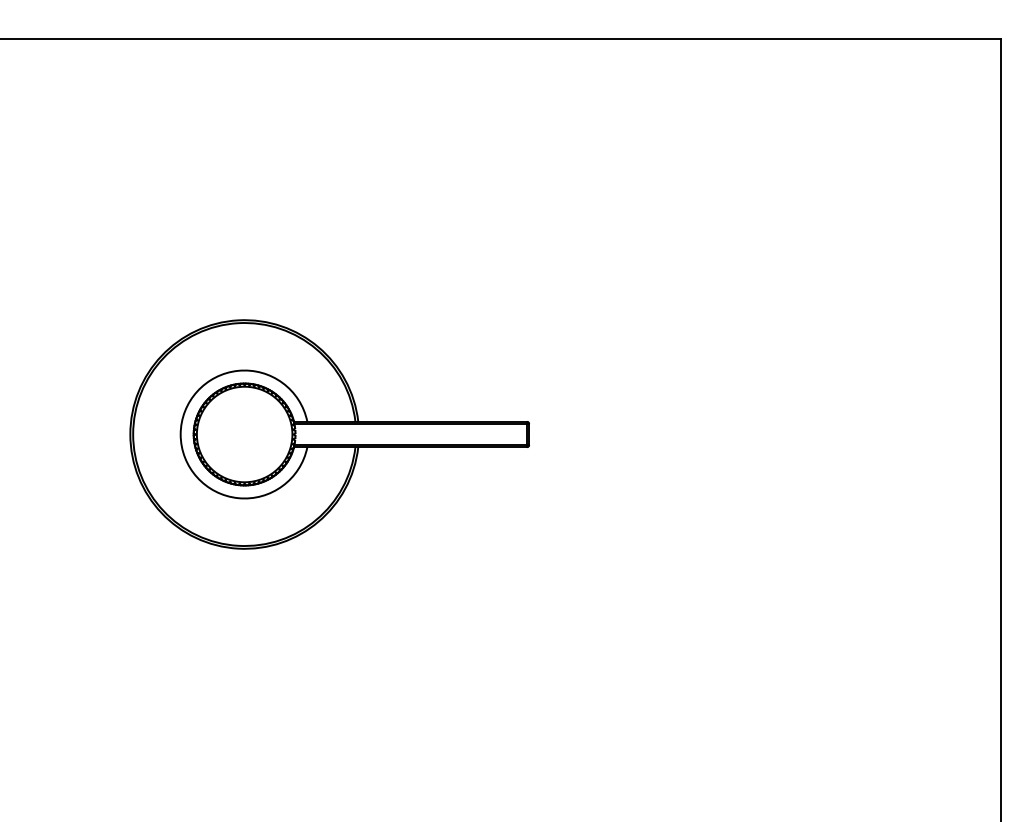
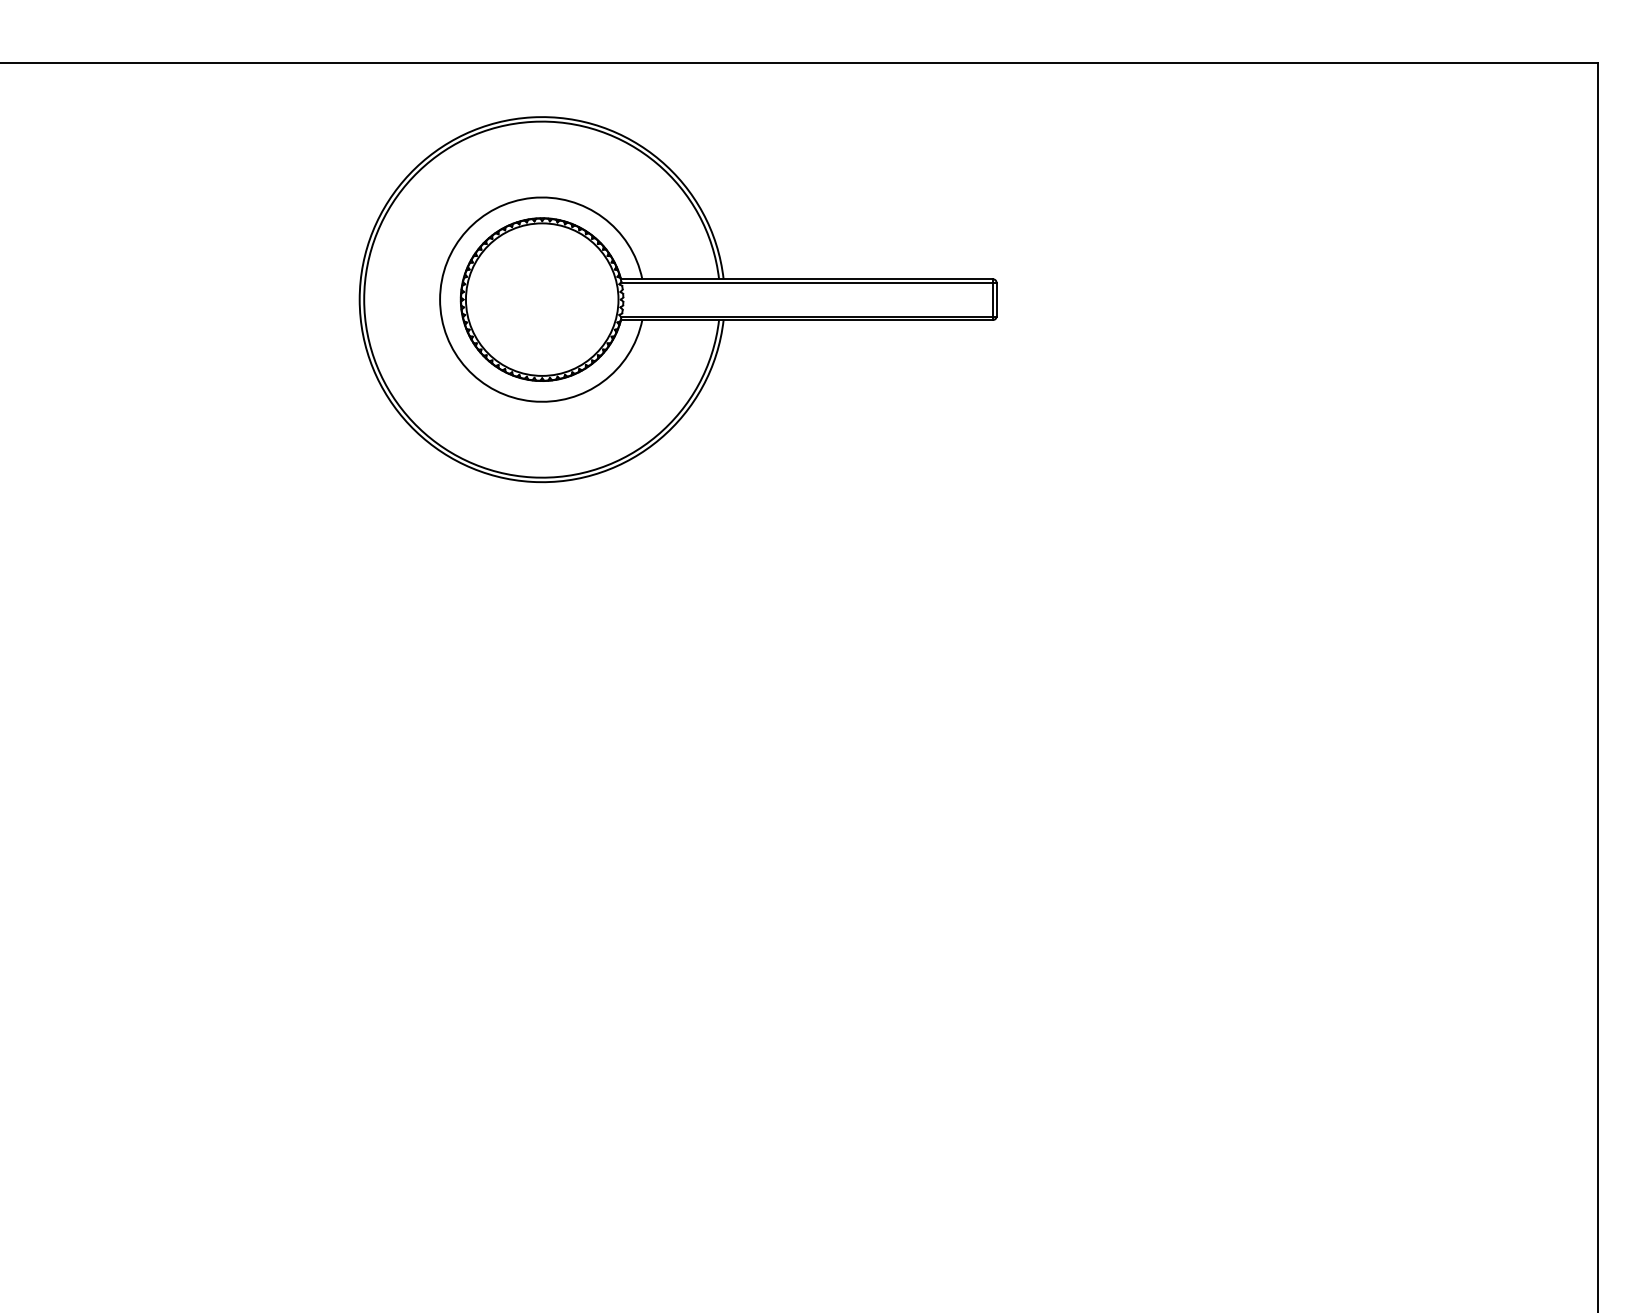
part: (329, 434) -> (677, 299), moved

